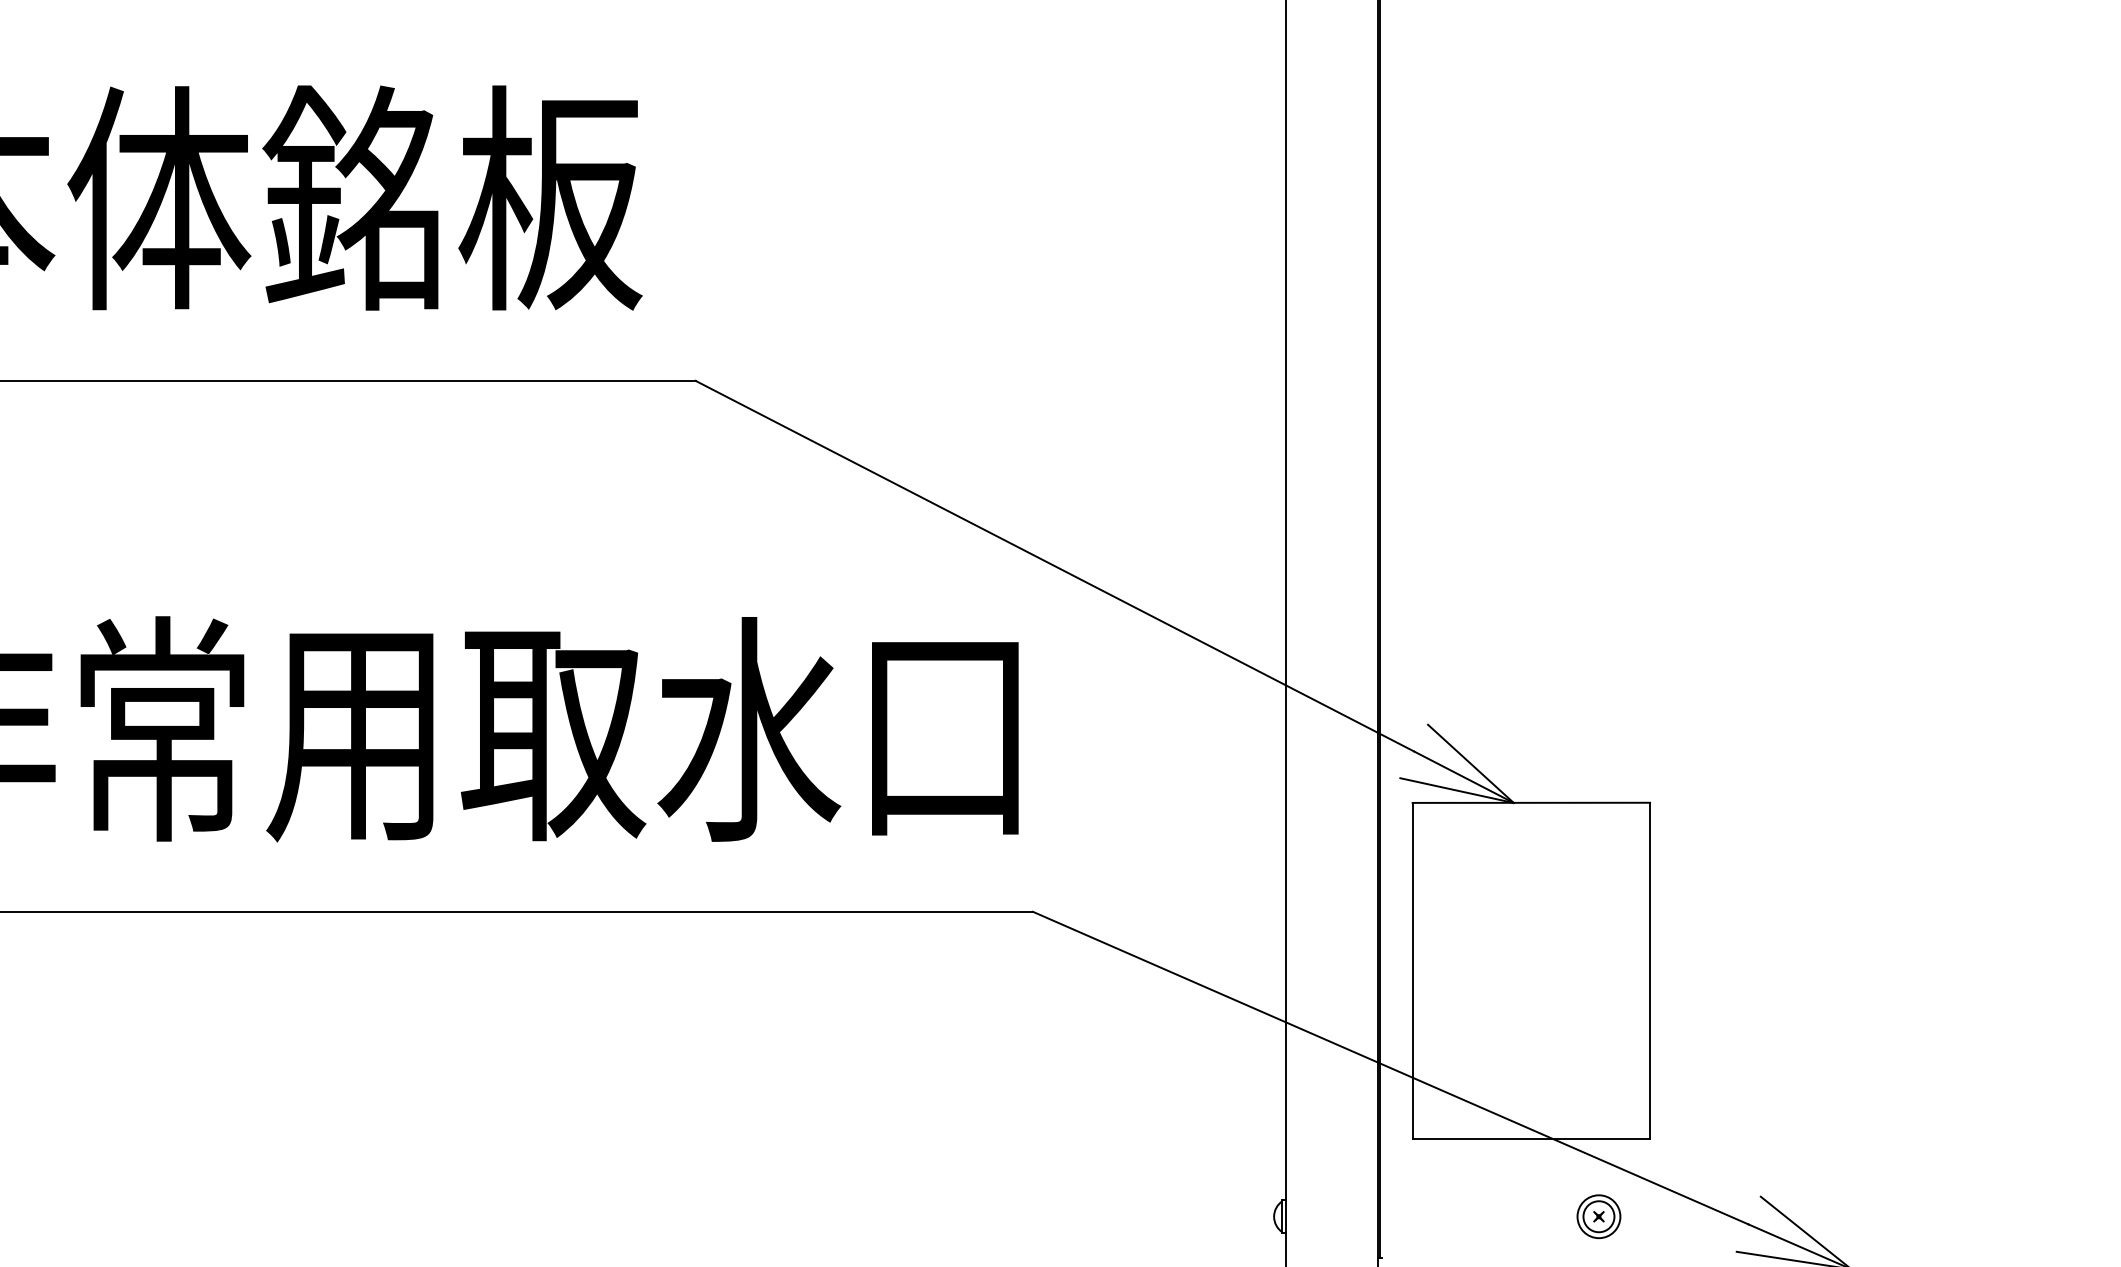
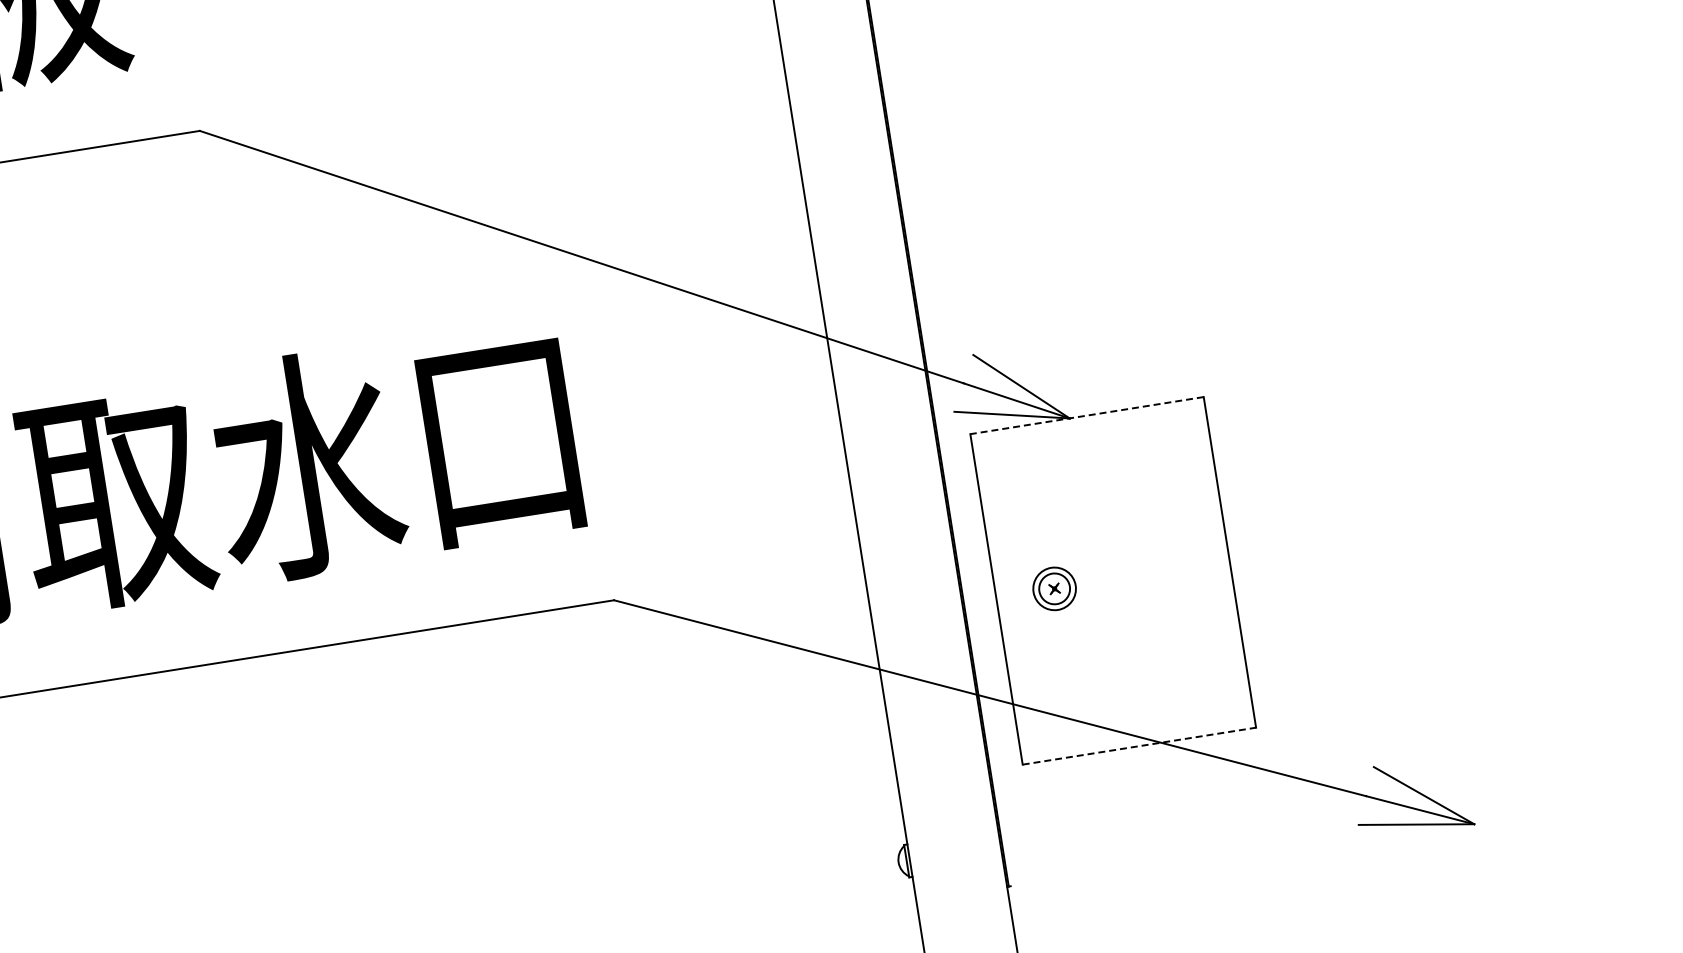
line: (1531, 802) -> (1087, 415), solid -> dashed
line: (1531, 1139) -> (1139, 746), solid -> dashed
part: (1598, 1216) -> (1054, 588), moved

